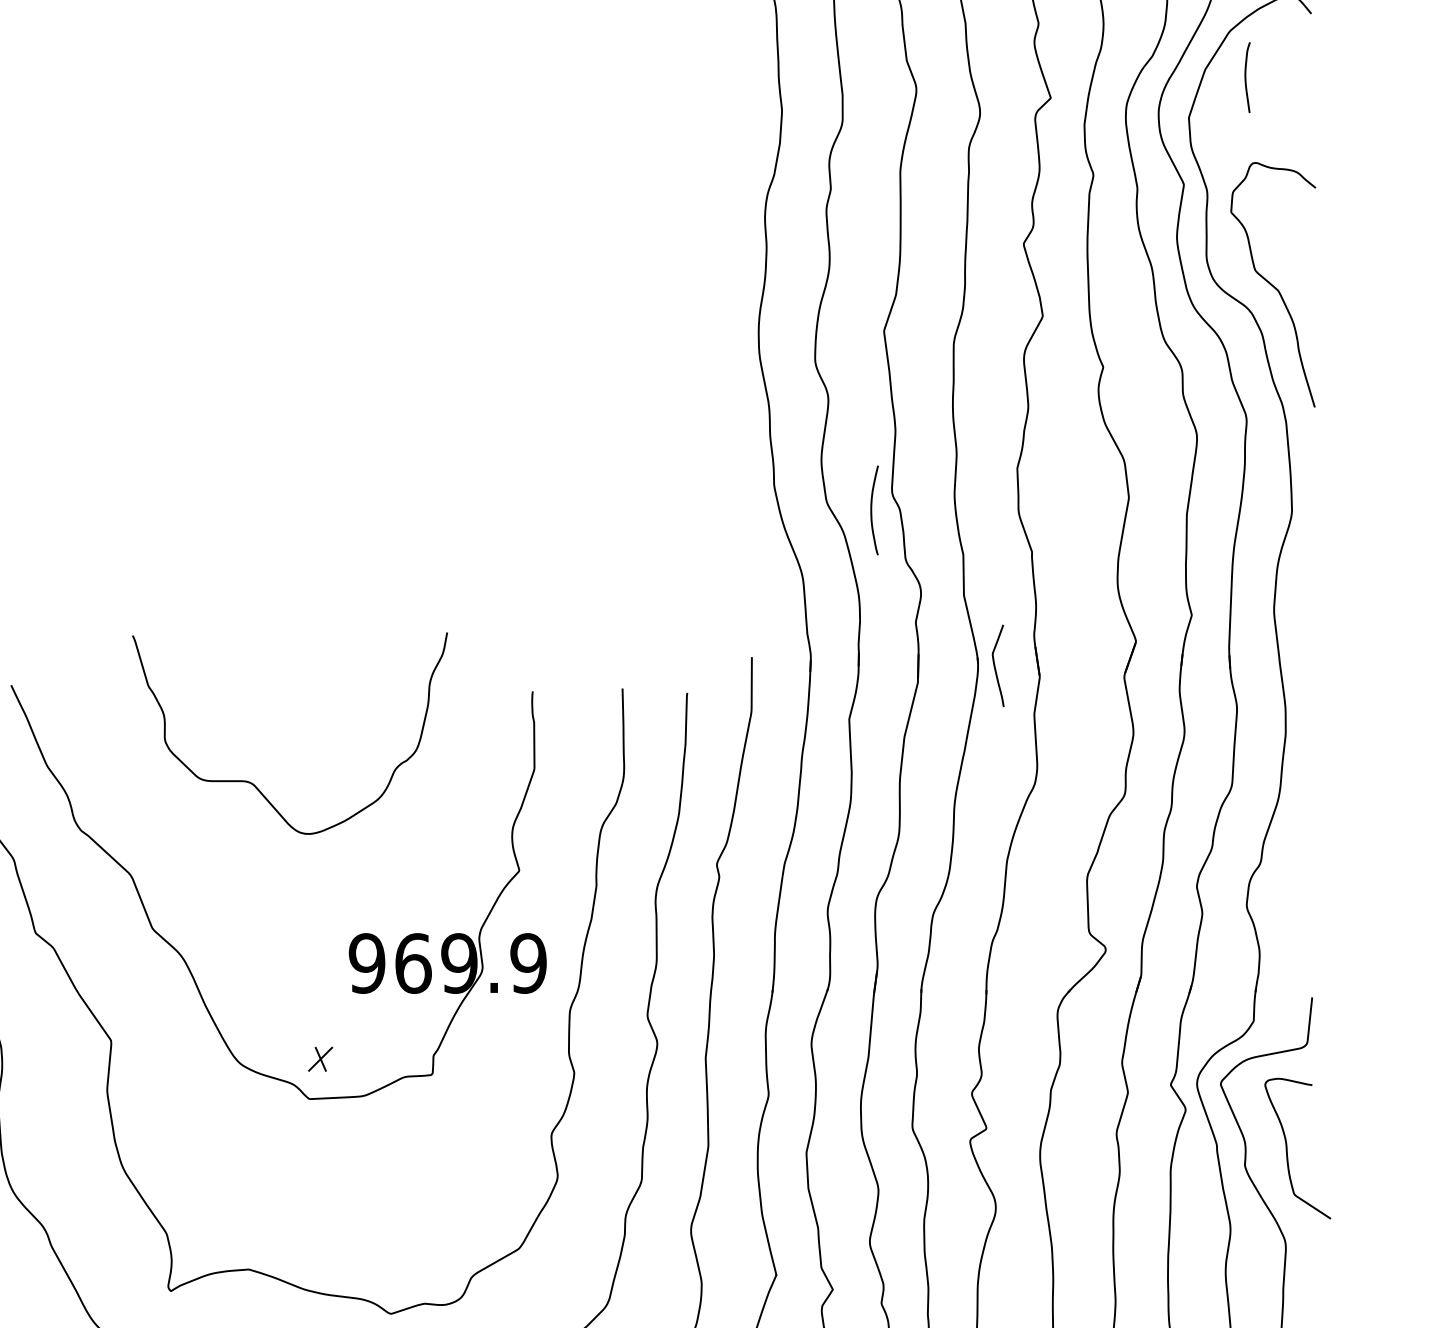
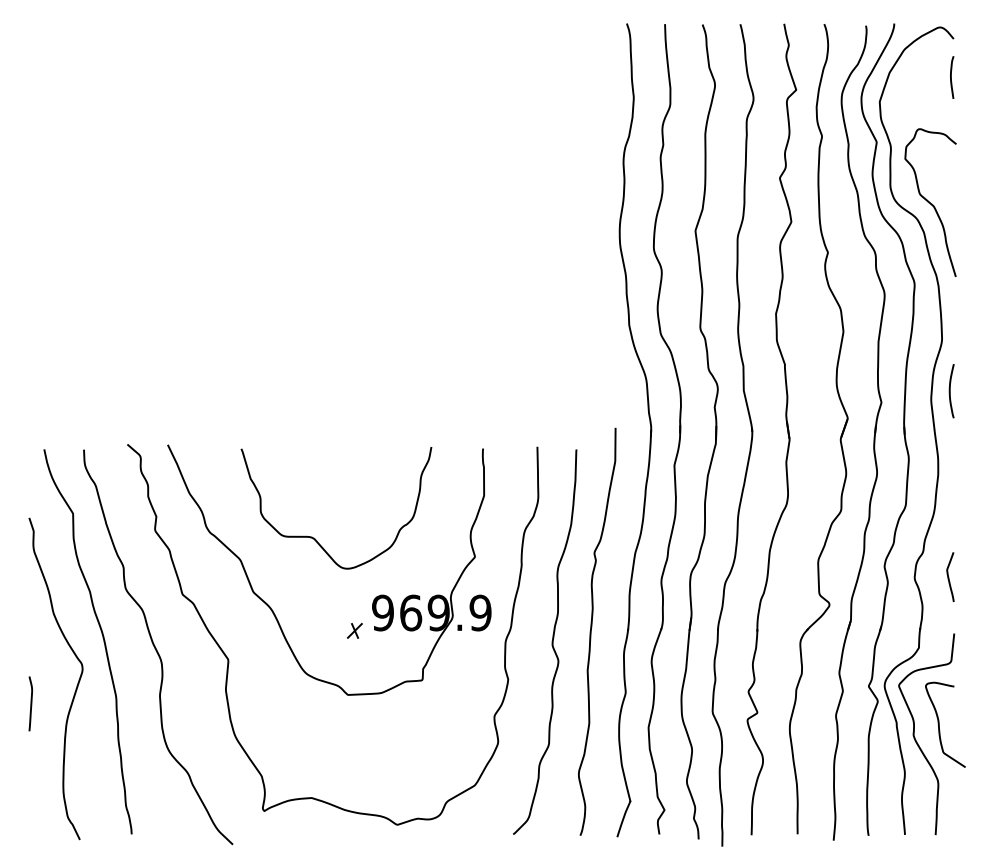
curve: (1246, 77) -> (951, 77), moved
curve: (872, 510) -> (950, 391), moved
curve: (996, 666) -> (949, 577), moved
curve: (255, 783) -> (315, 538), moved
part: (319, 1058) -> (354, 630), moved

